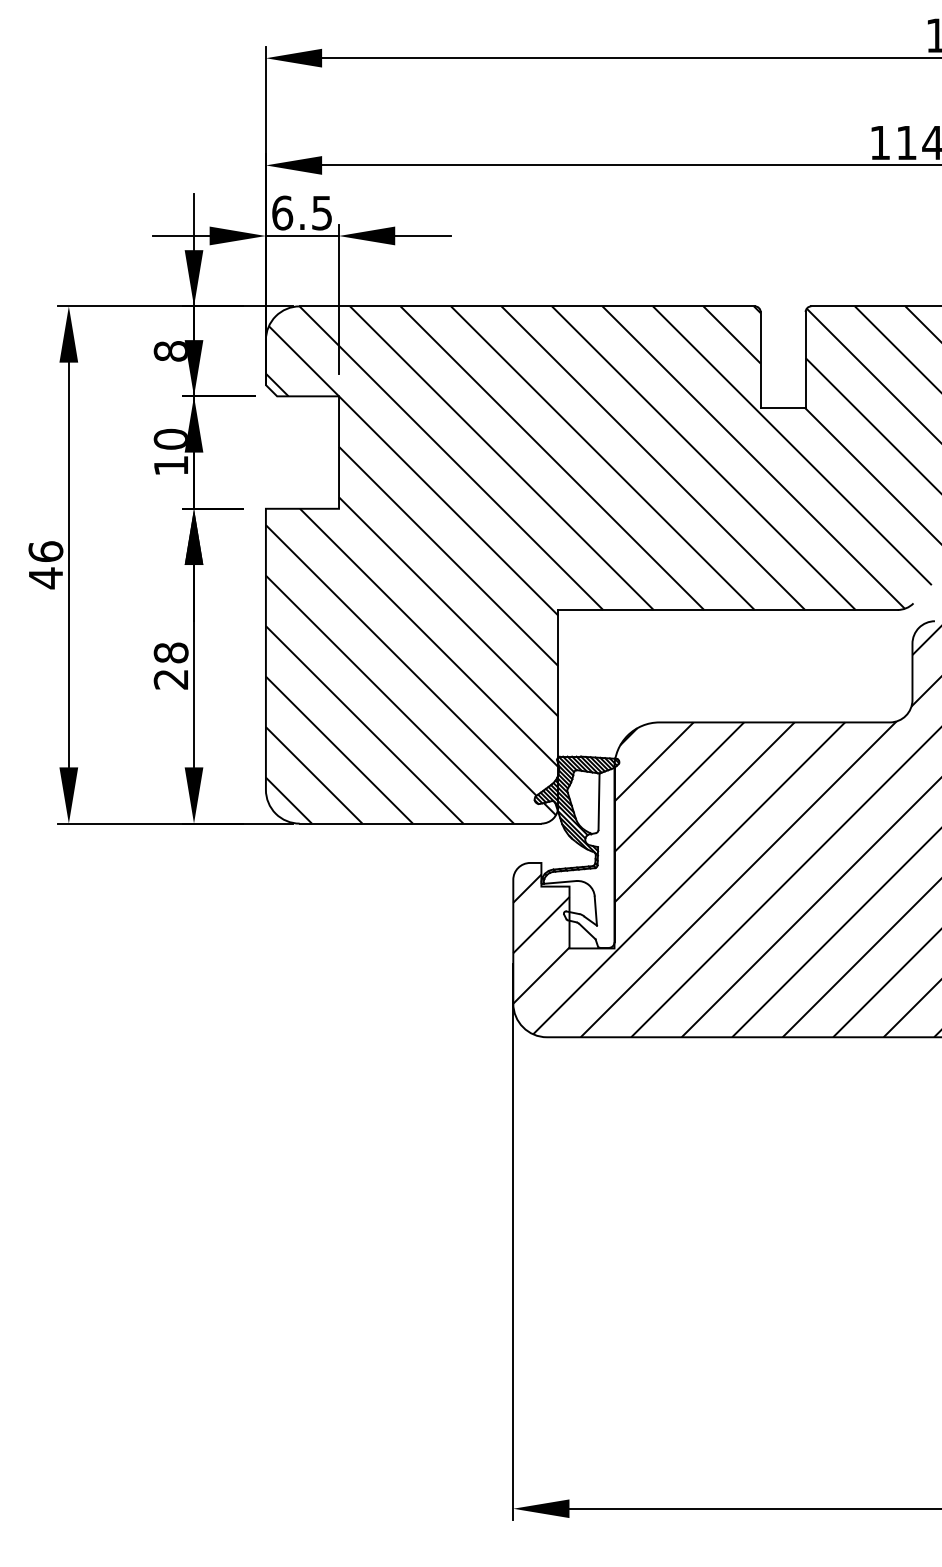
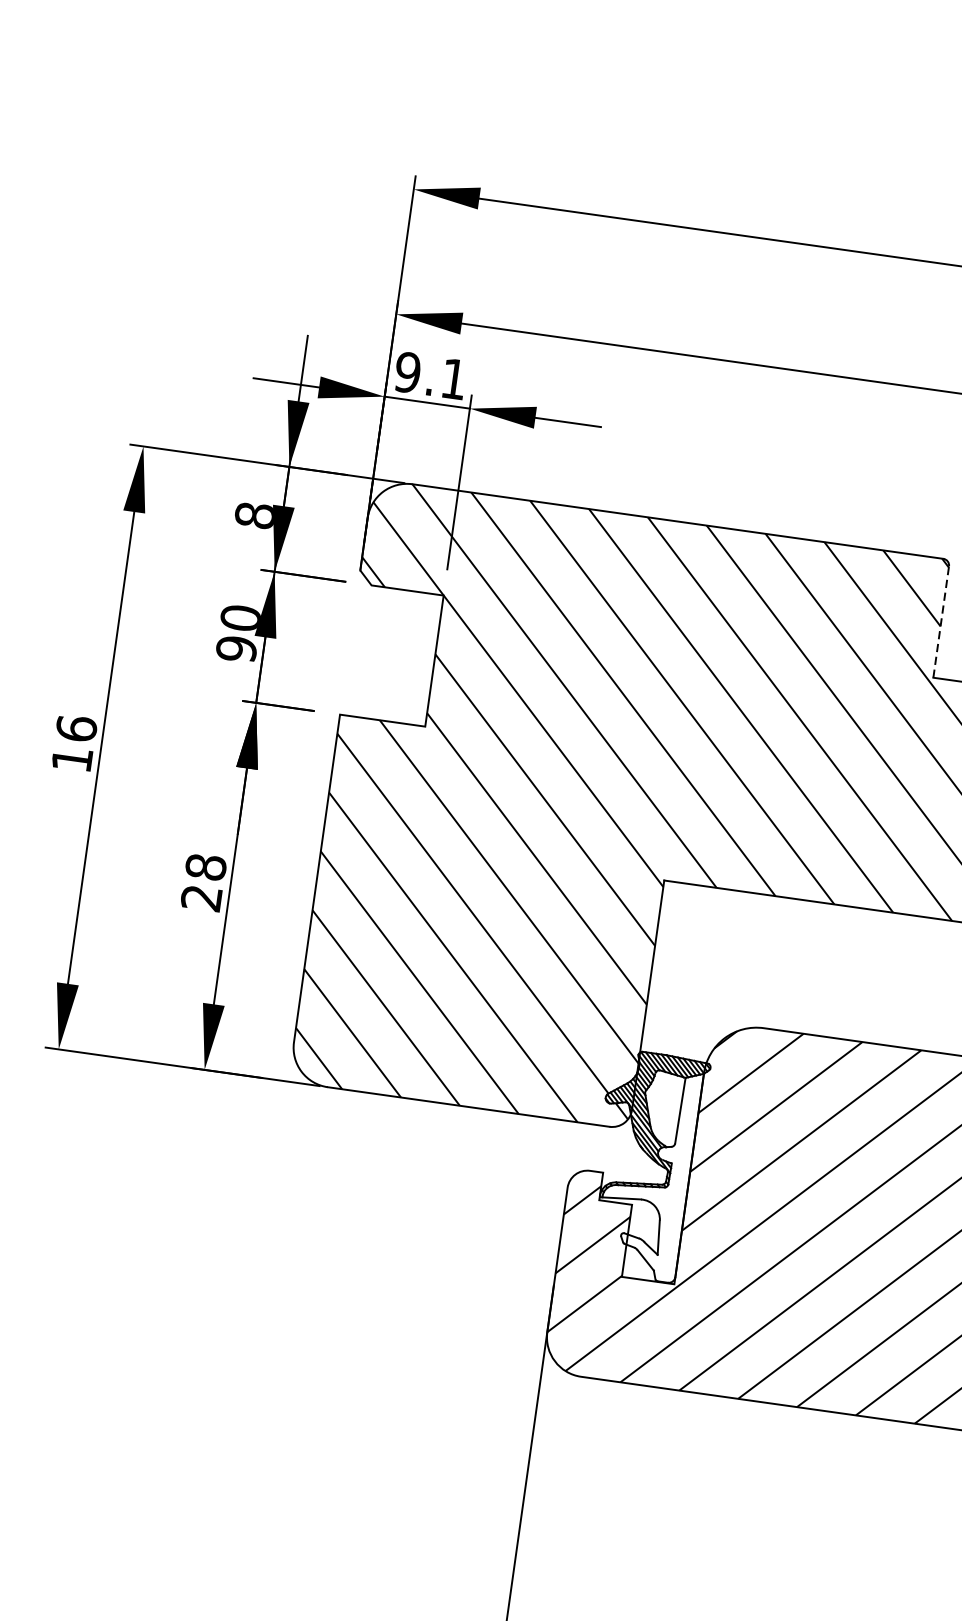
text: (301, 212) -> (430, 375), 6.5 -> 9.1
line: (760, 359) -> (941, 621), solid -> dashed
text: (170, 465) -> (235, 648), 10 -> 90
text: (45, 578) -> (71, 759), 46 -> 16

